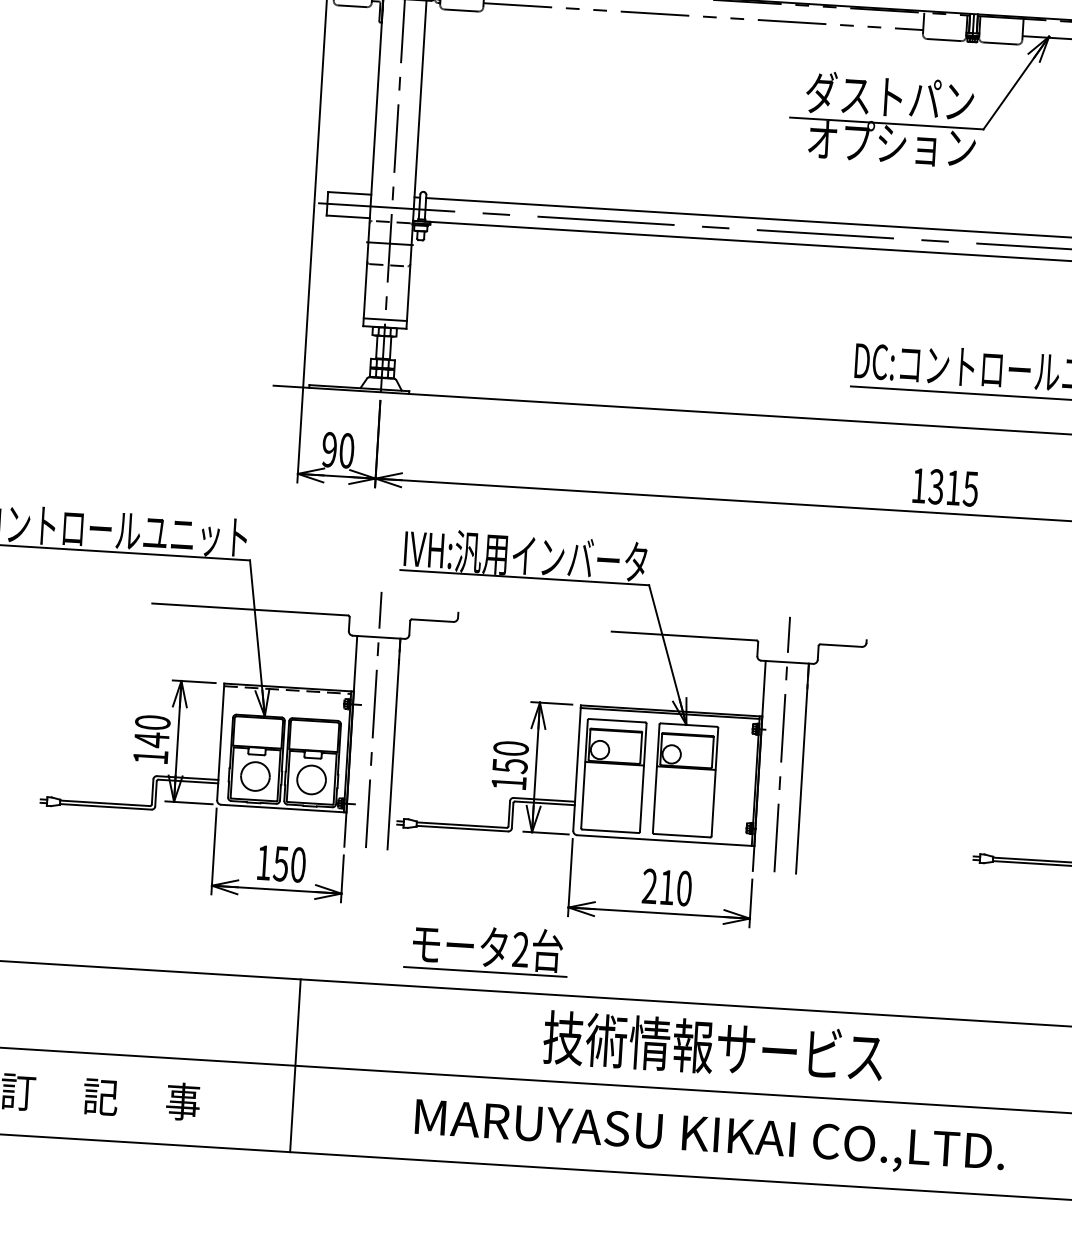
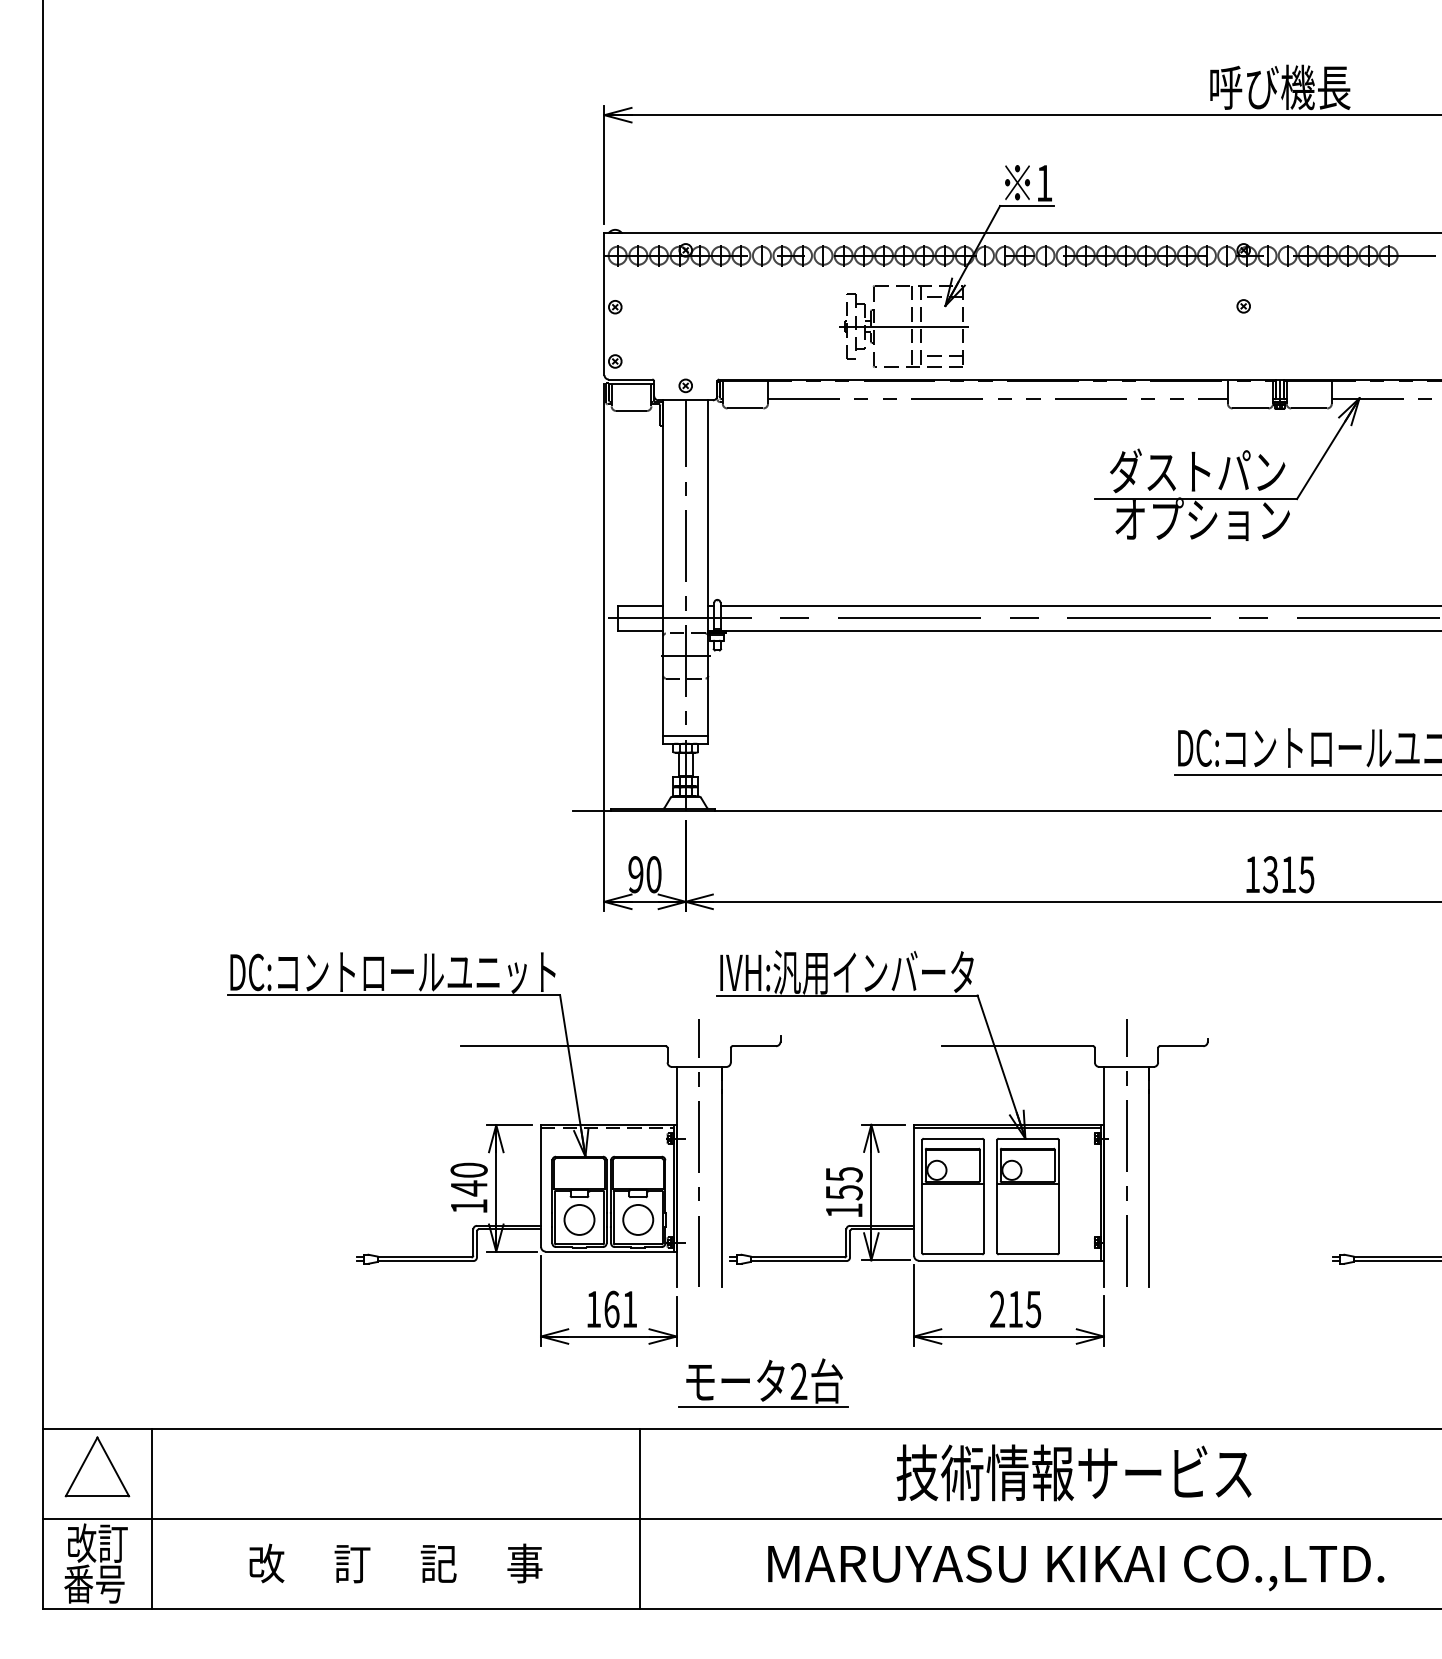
text: (510, 748) -> (843, 1174), 150 -> 155
text: (289, 864) -> (620, 1309), 150 -> 161
text: (684, 887) -> (1033, 1308), 210 -> 215
part: (486, 948) -> (763, 1382), moved

